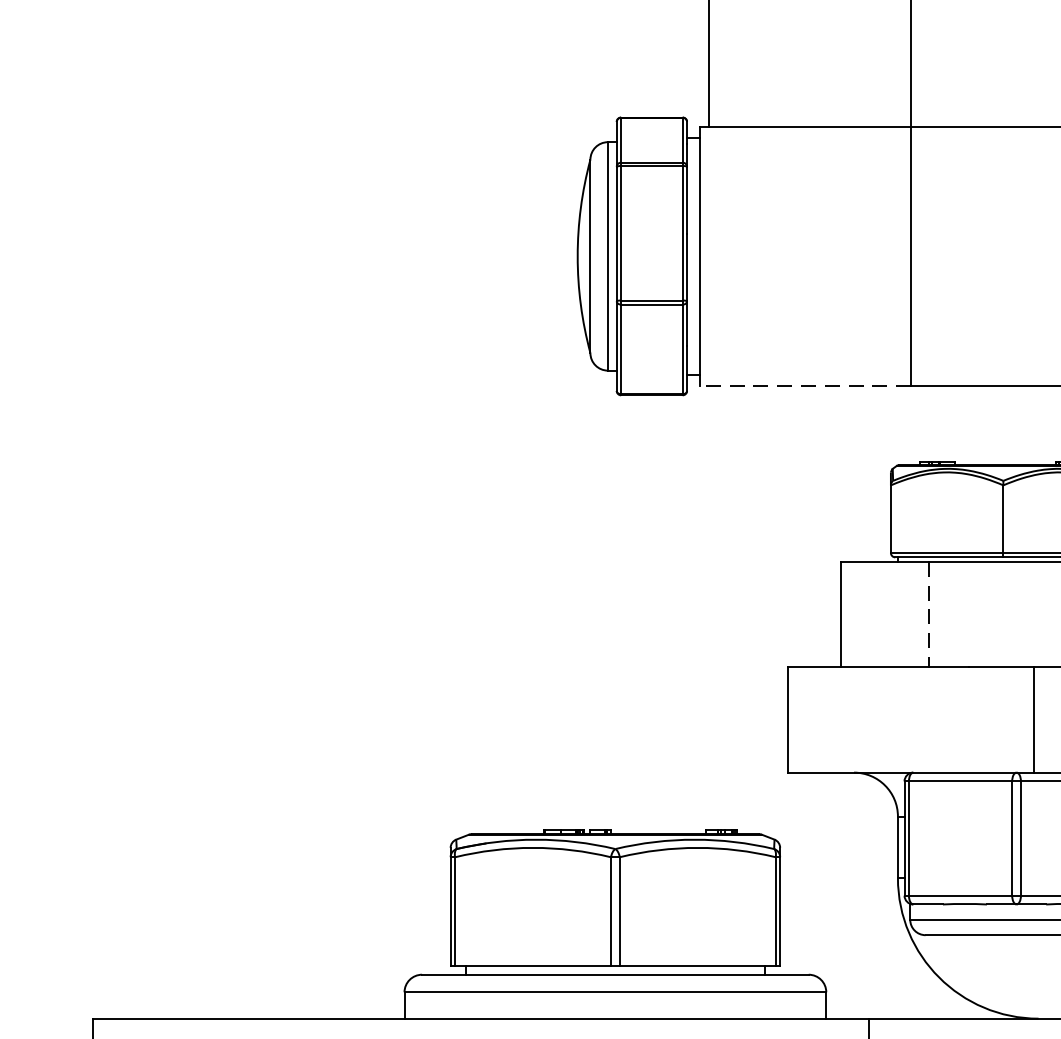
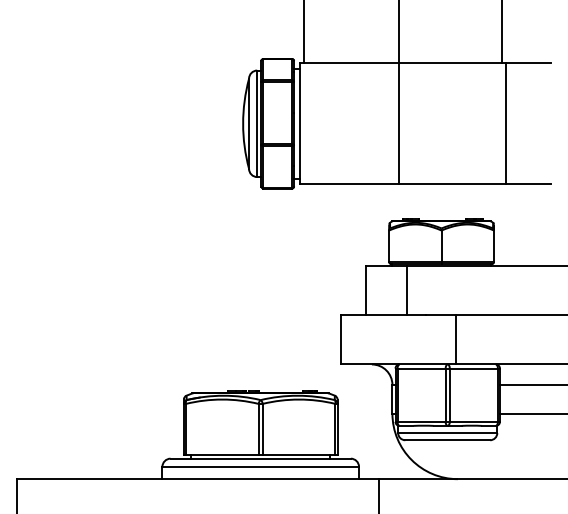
line: (803, 386) -> (348, 184), dashed -> solid
line: (928, 613) -> (406, 290), dashed -> solid

